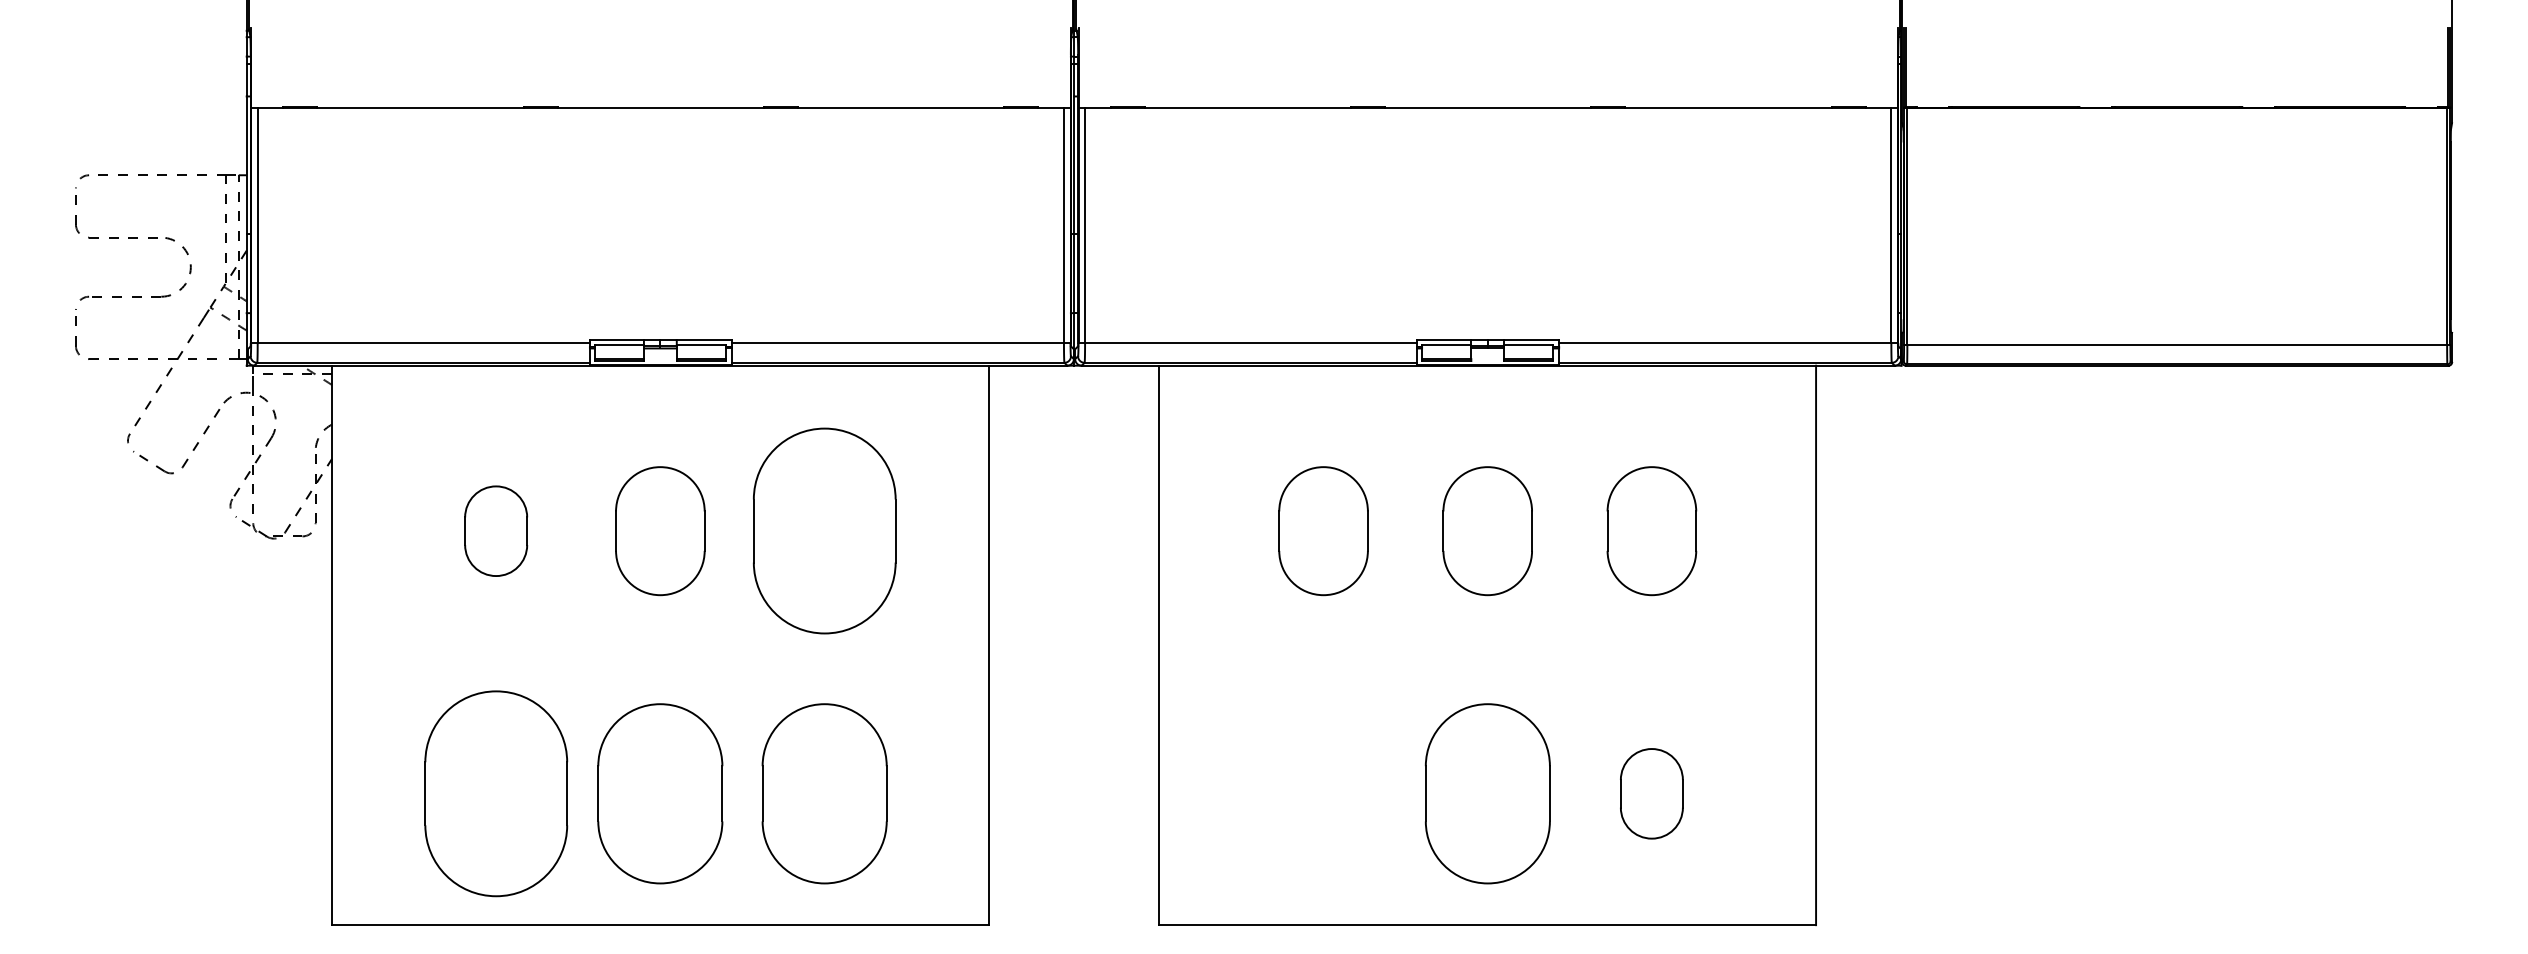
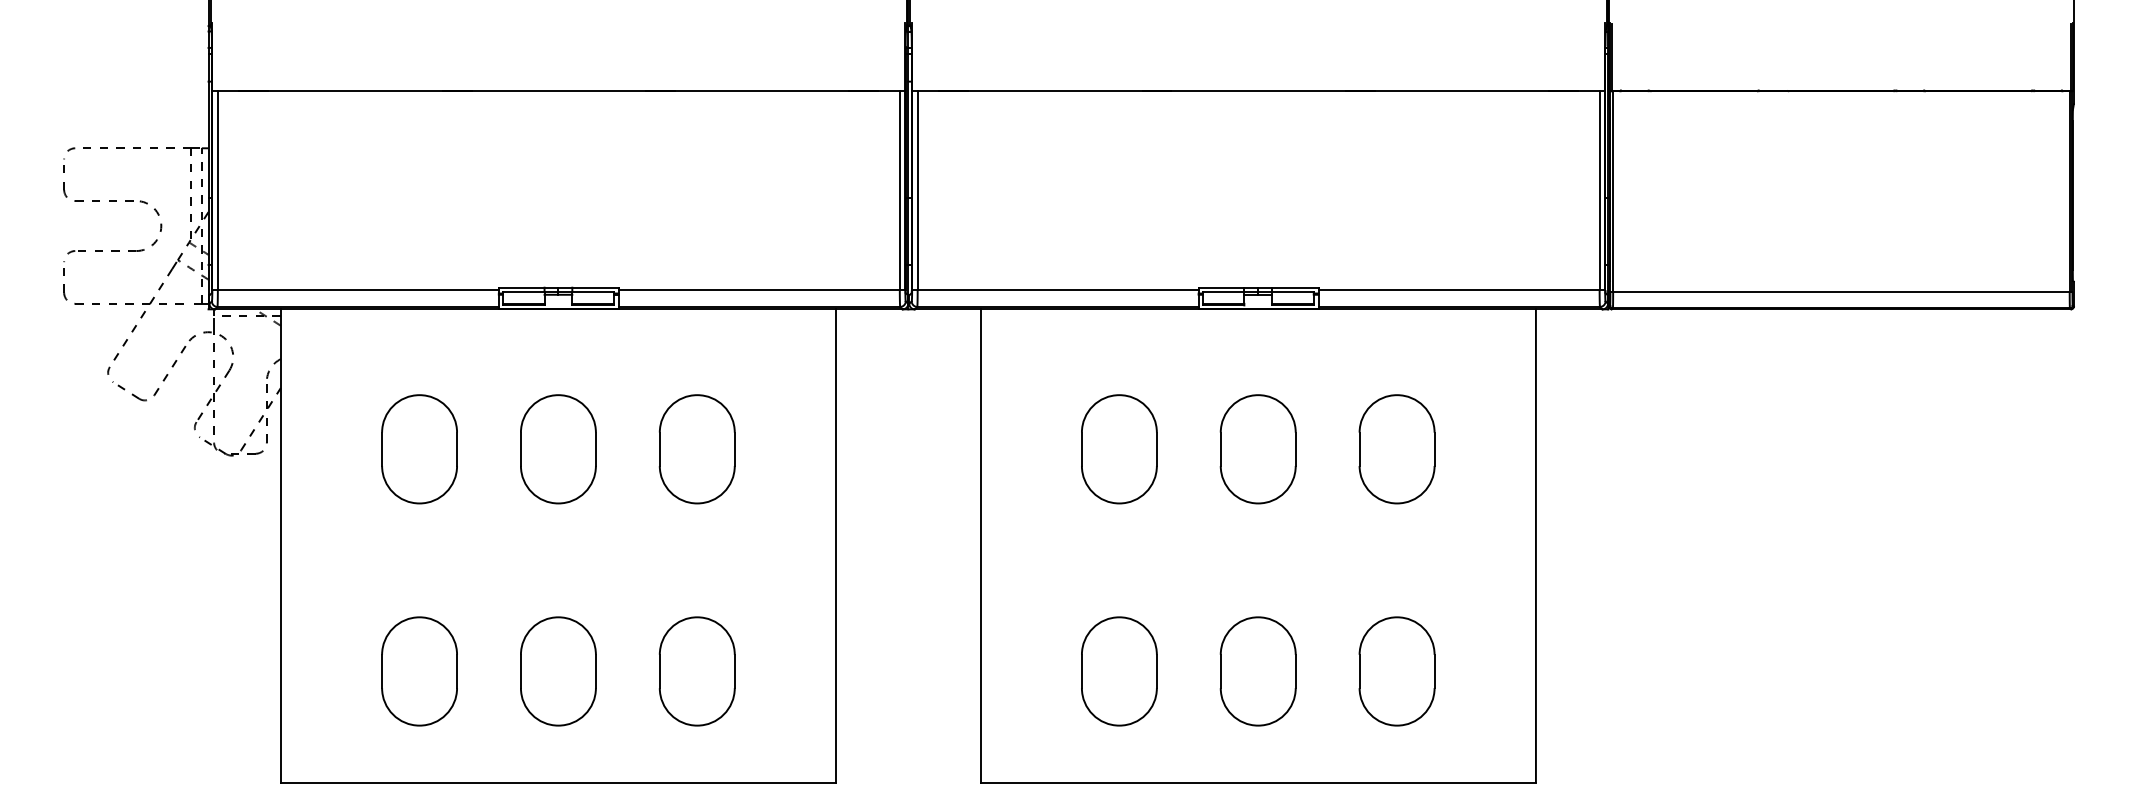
part: (496, 531) -> (419, 449), size x1.43
part: (823, 531) -> (696, 449), size x0.62
part: (496, 793) -> (419, 671), size x0.62
part: (660, 793) -> (558, 671), size x0.71
part: (823, 793) -> (696, 671), size x0.71
part: (1323, 793) -> (1119, 671), added
part: (1486, 793) -> (1257, 671), size x0.71
part: (1651, 793) -> (1396, 671), size x1.43

